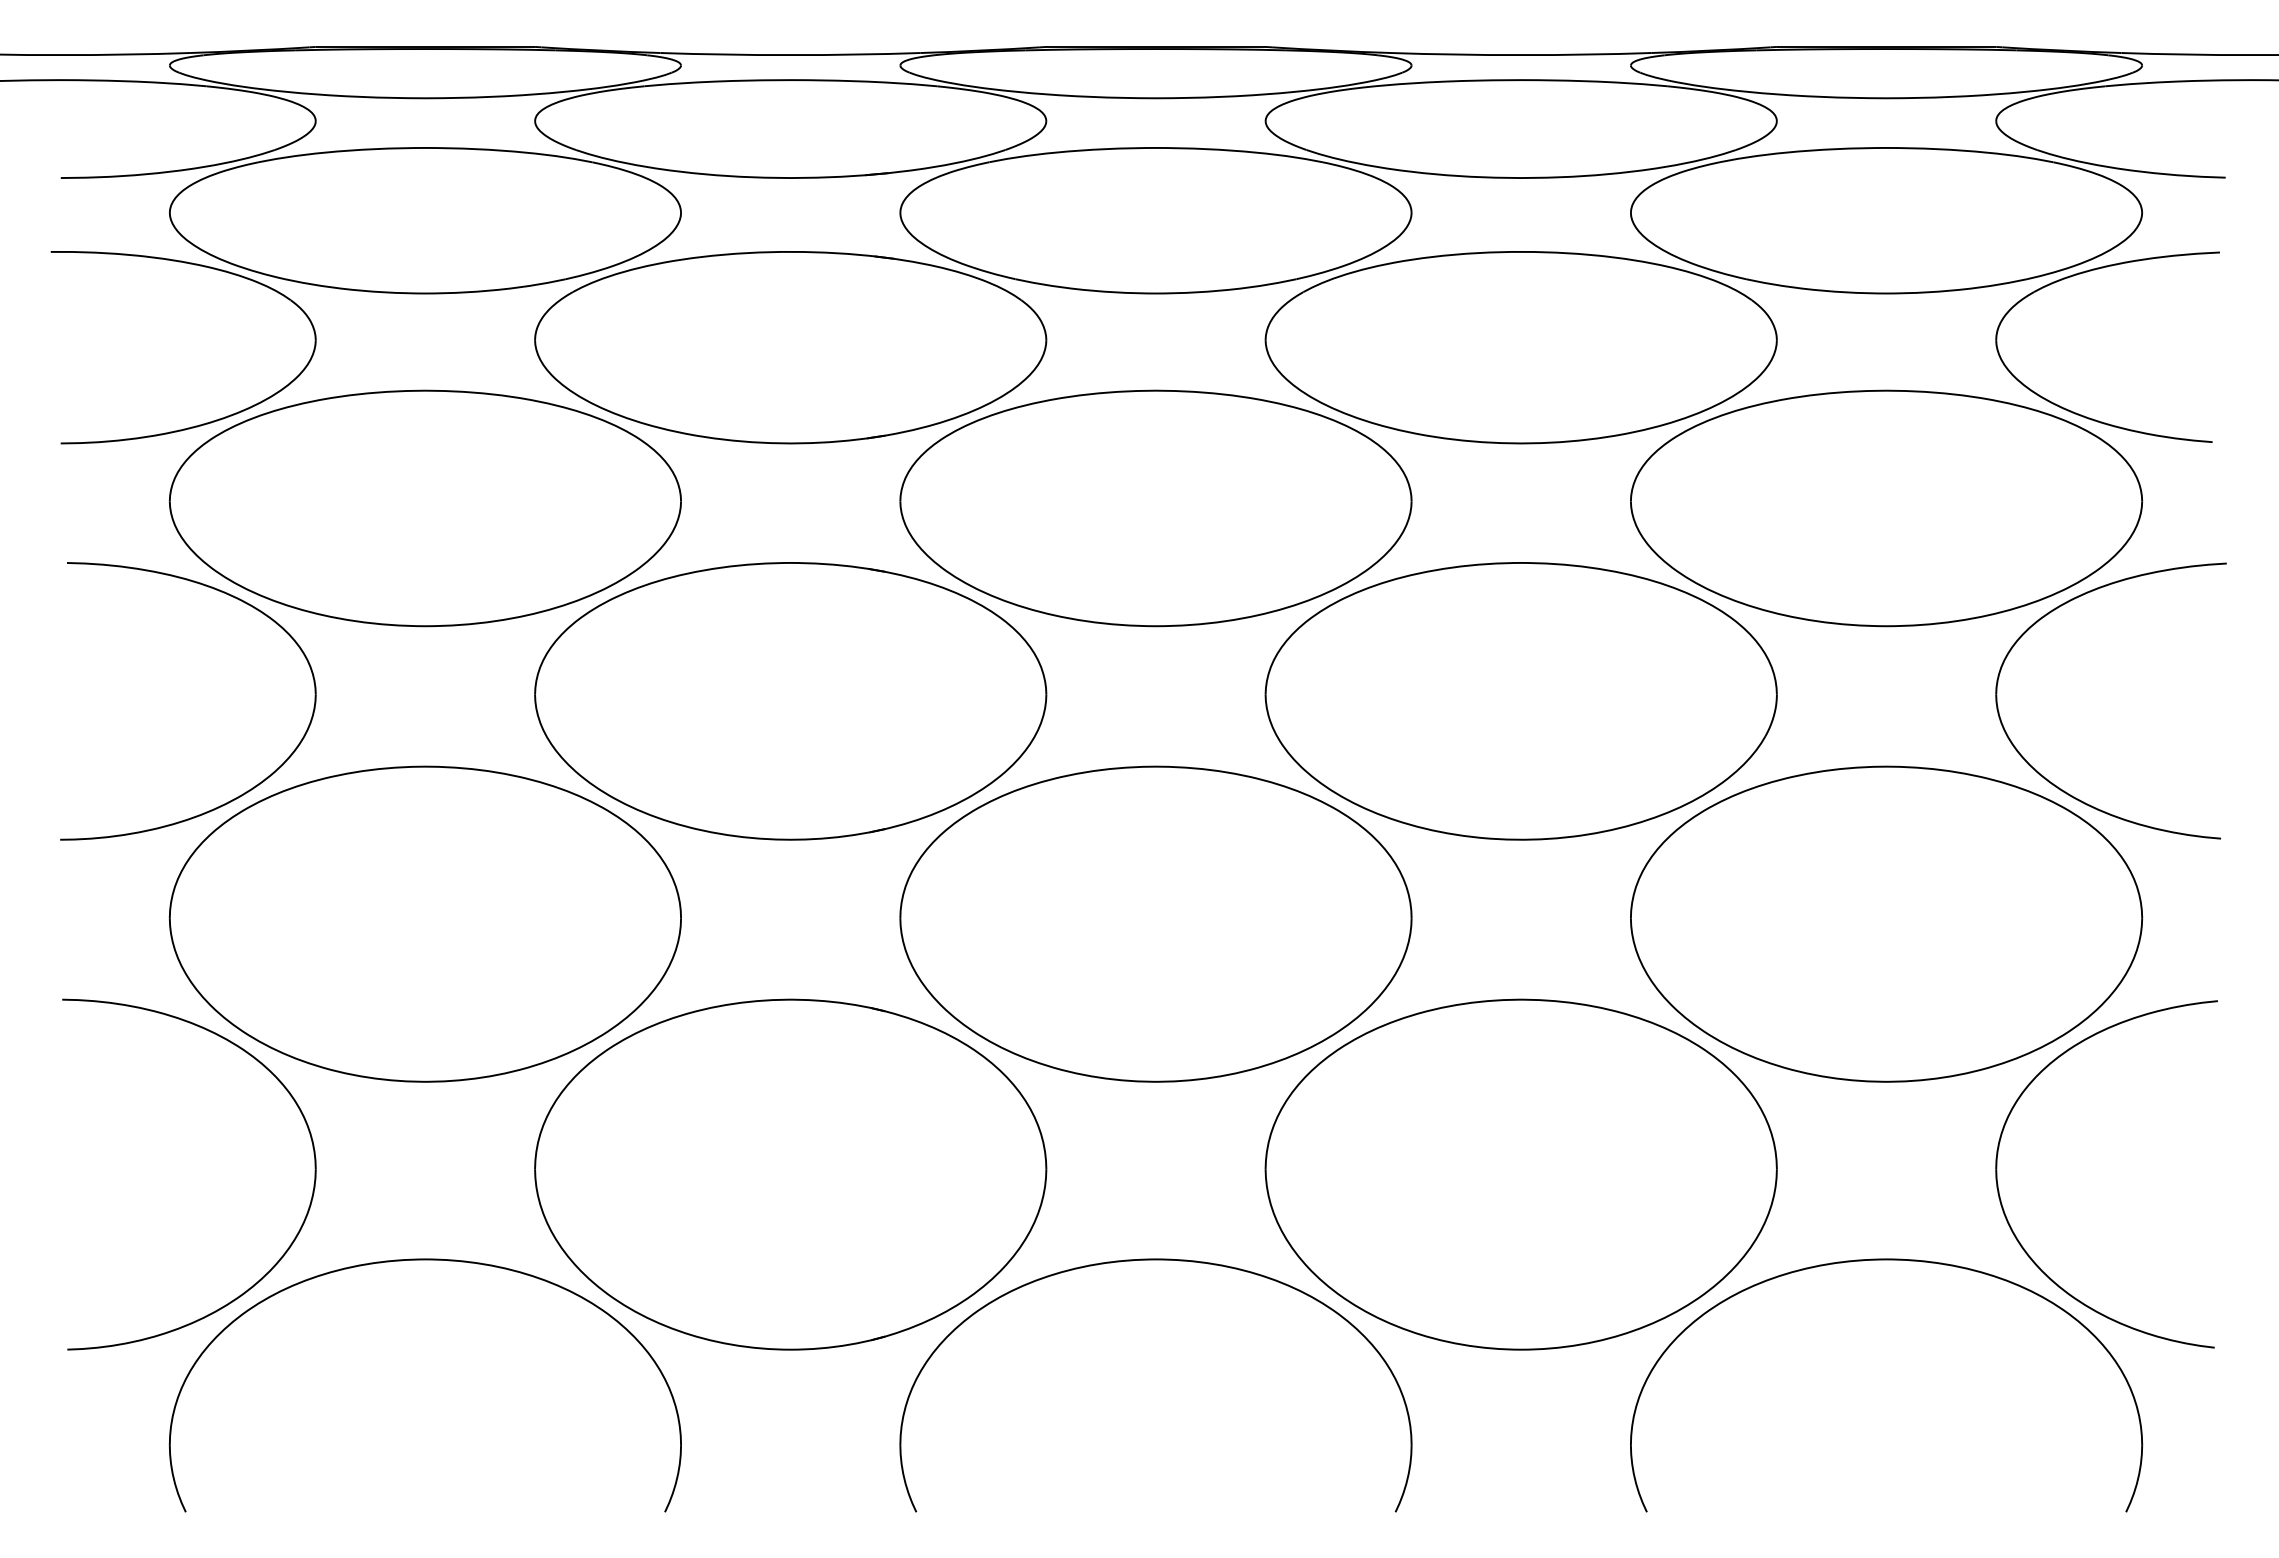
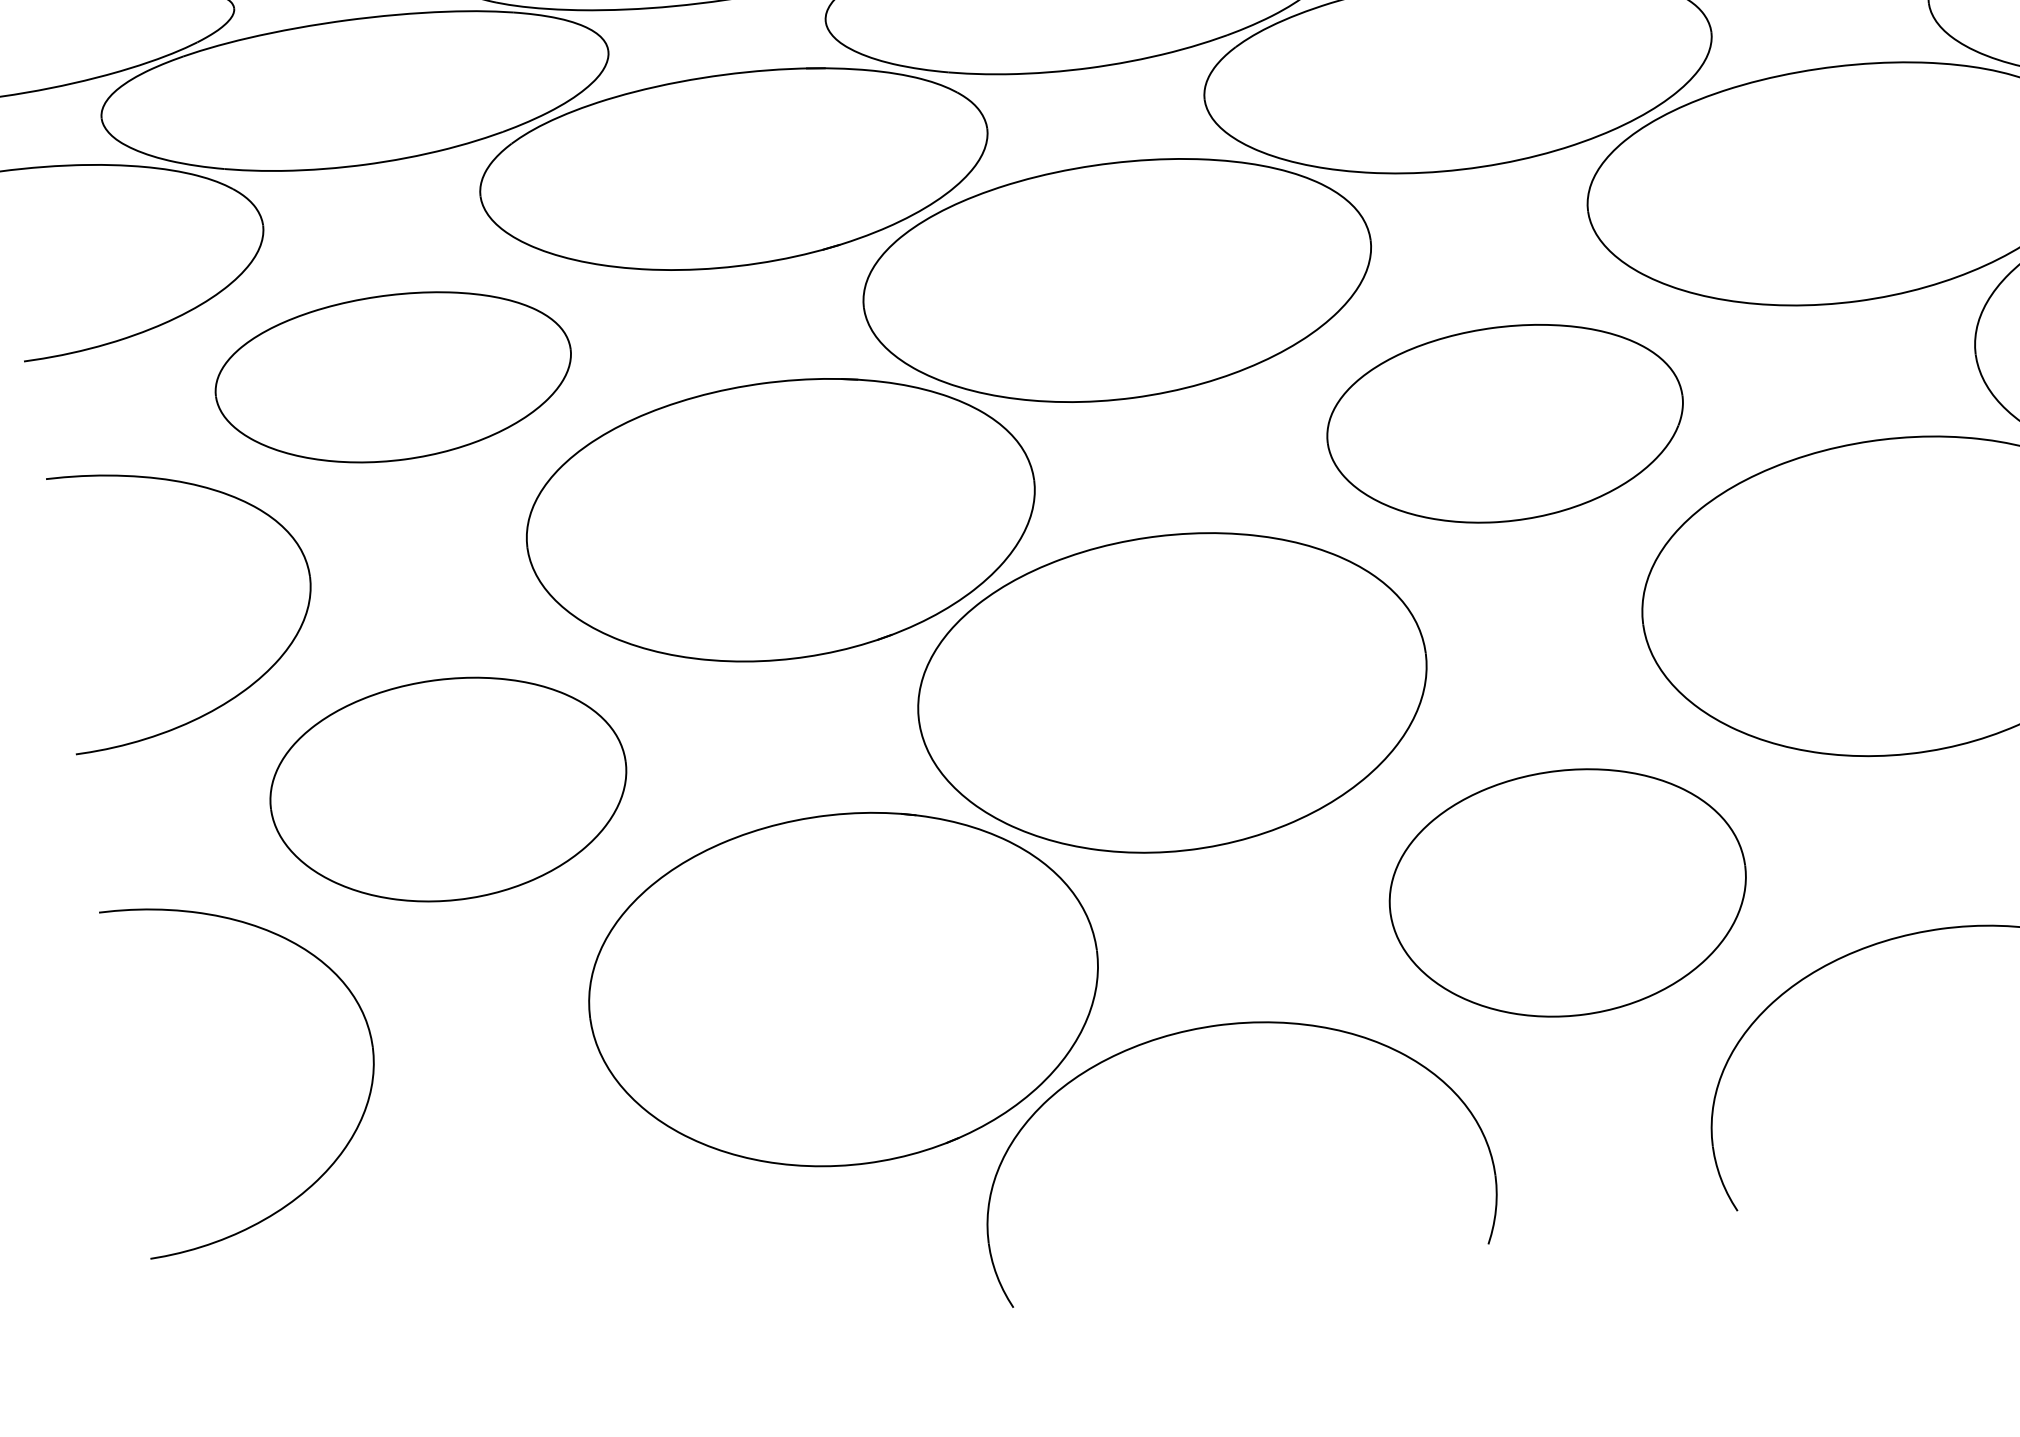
part: (424, 508) -> (393, 377), size x0.7
part: (1520, 701) -> (1505, 424), size x0.7
part: (424, 923) -> (448, 789), size x0.7
part: (1520, 1174) -> (1567, 893), size x0.7
part: (424, 1260) -> (492, 1123), removed

